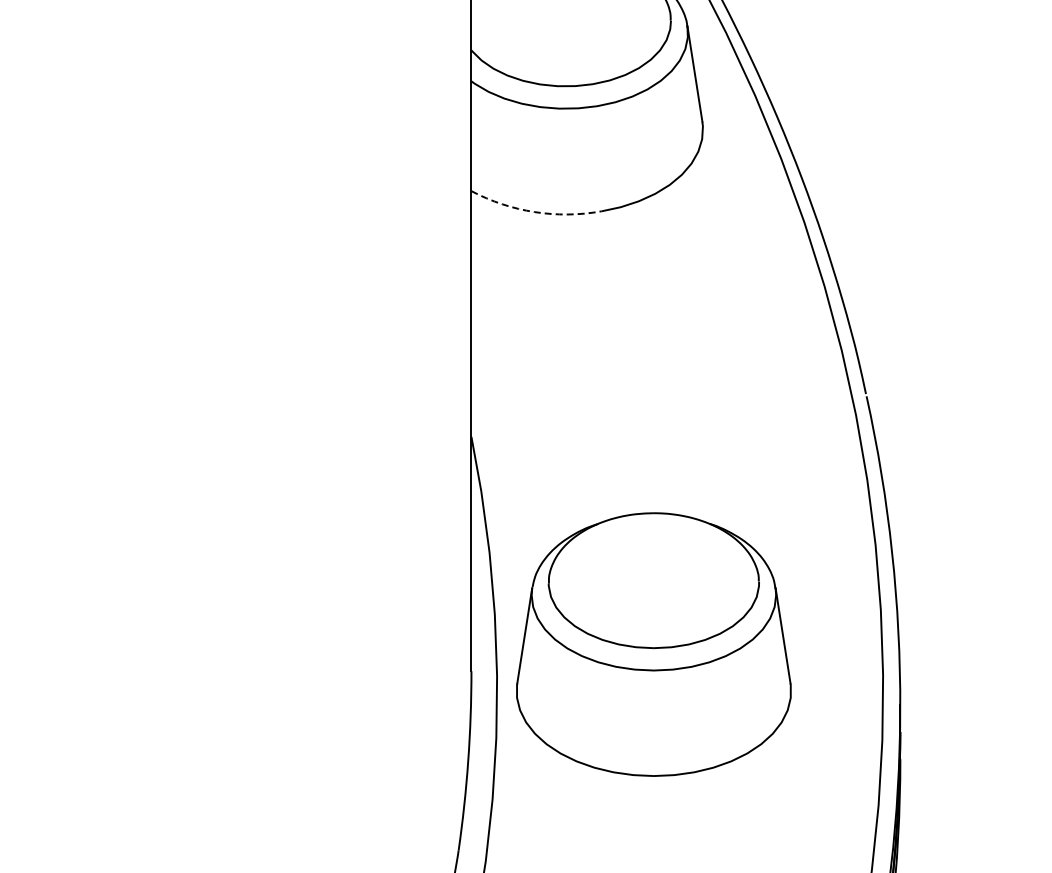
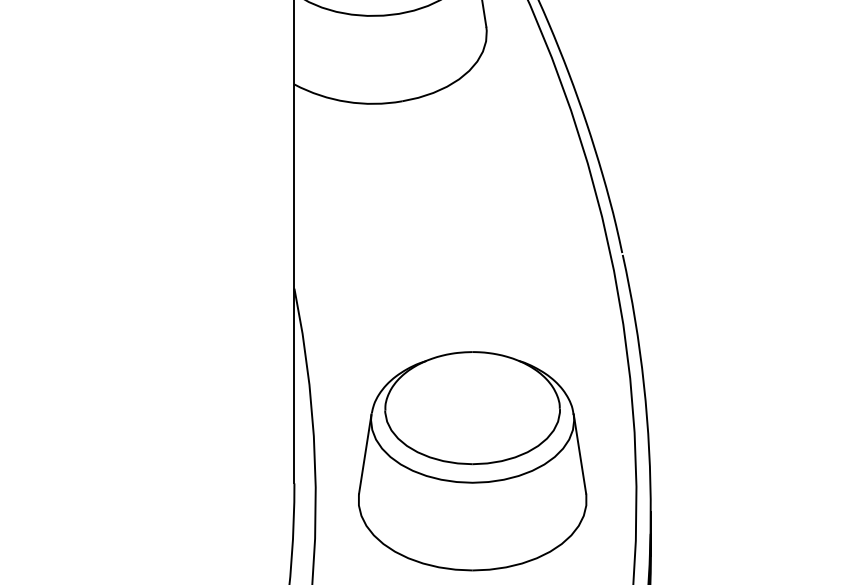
arc: (534, 212) -> (346, 102), dashed -> solid
part: (653, 644) -> (472, 461), moved

